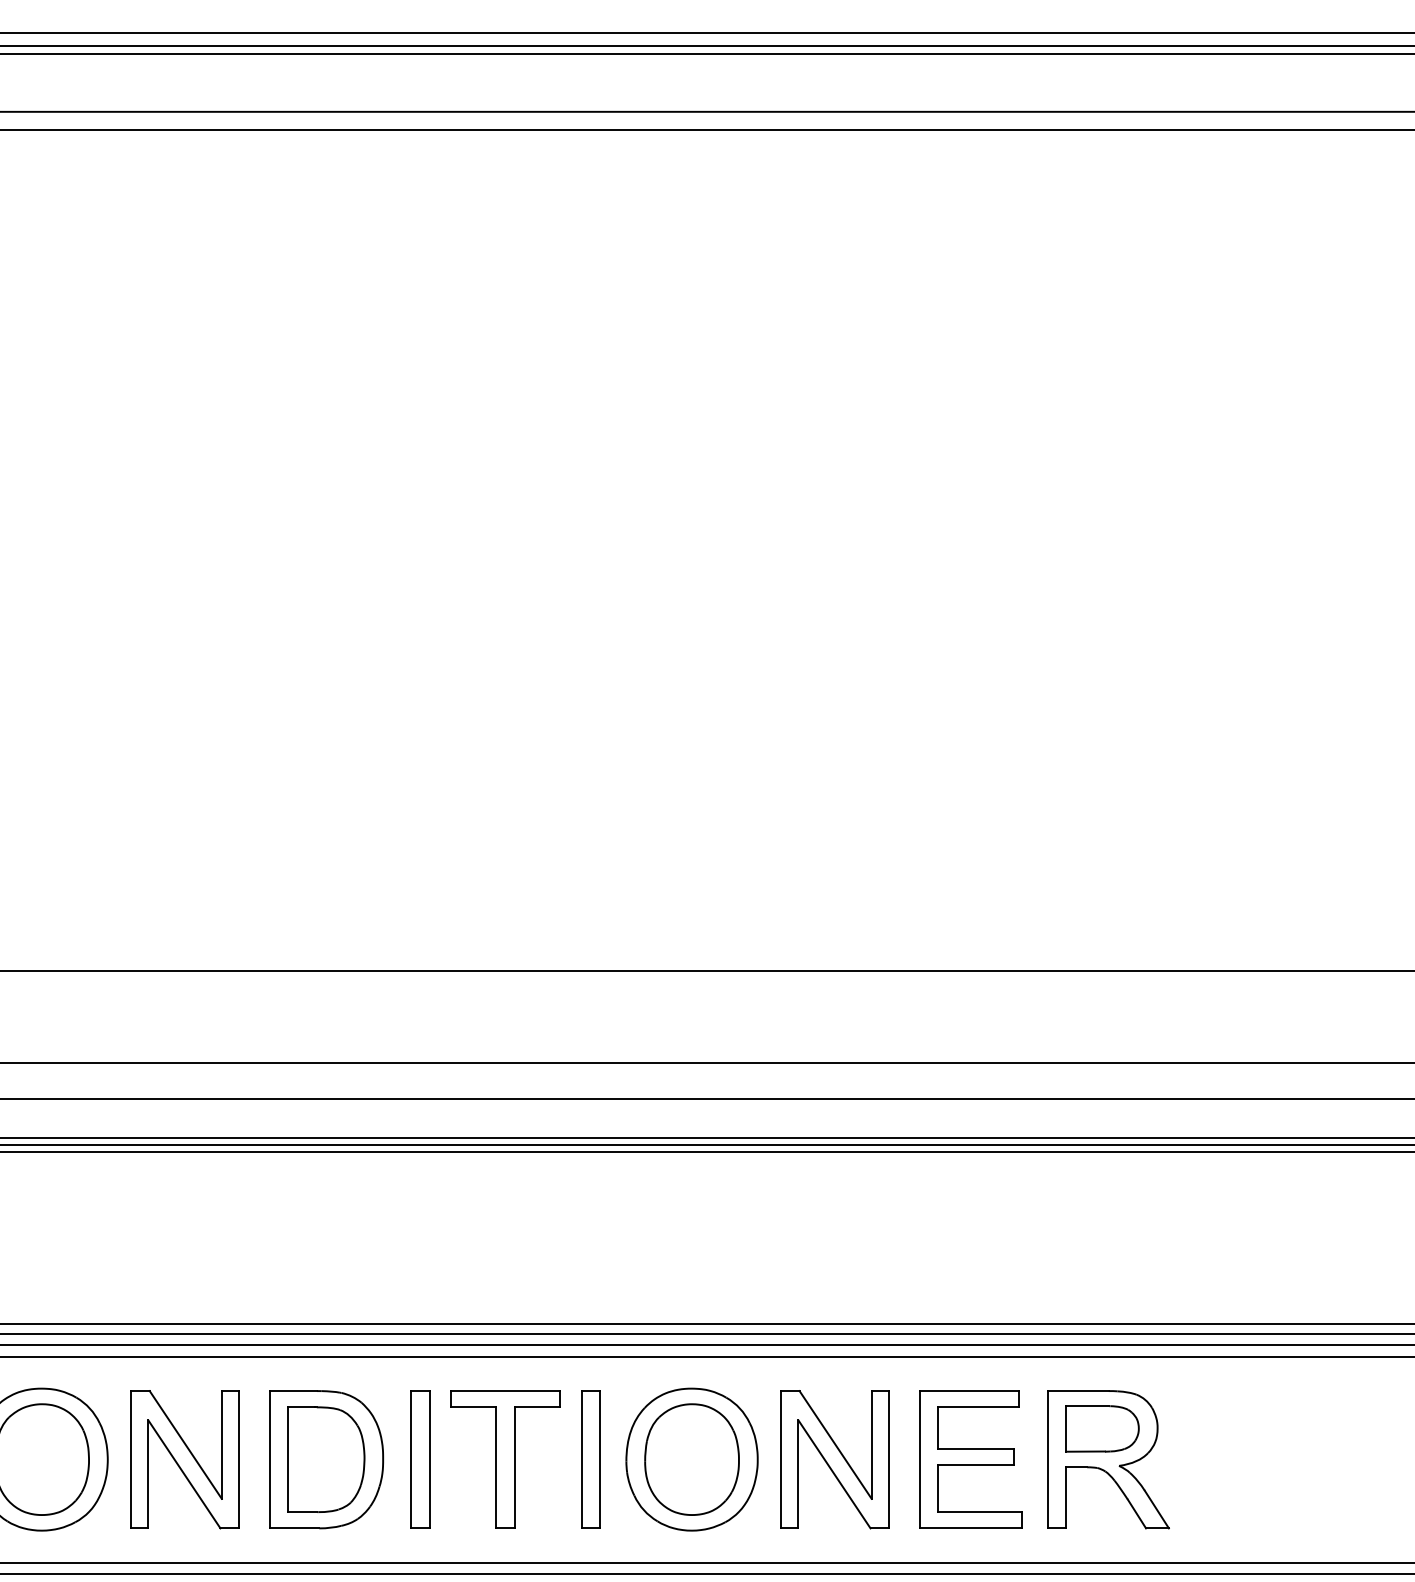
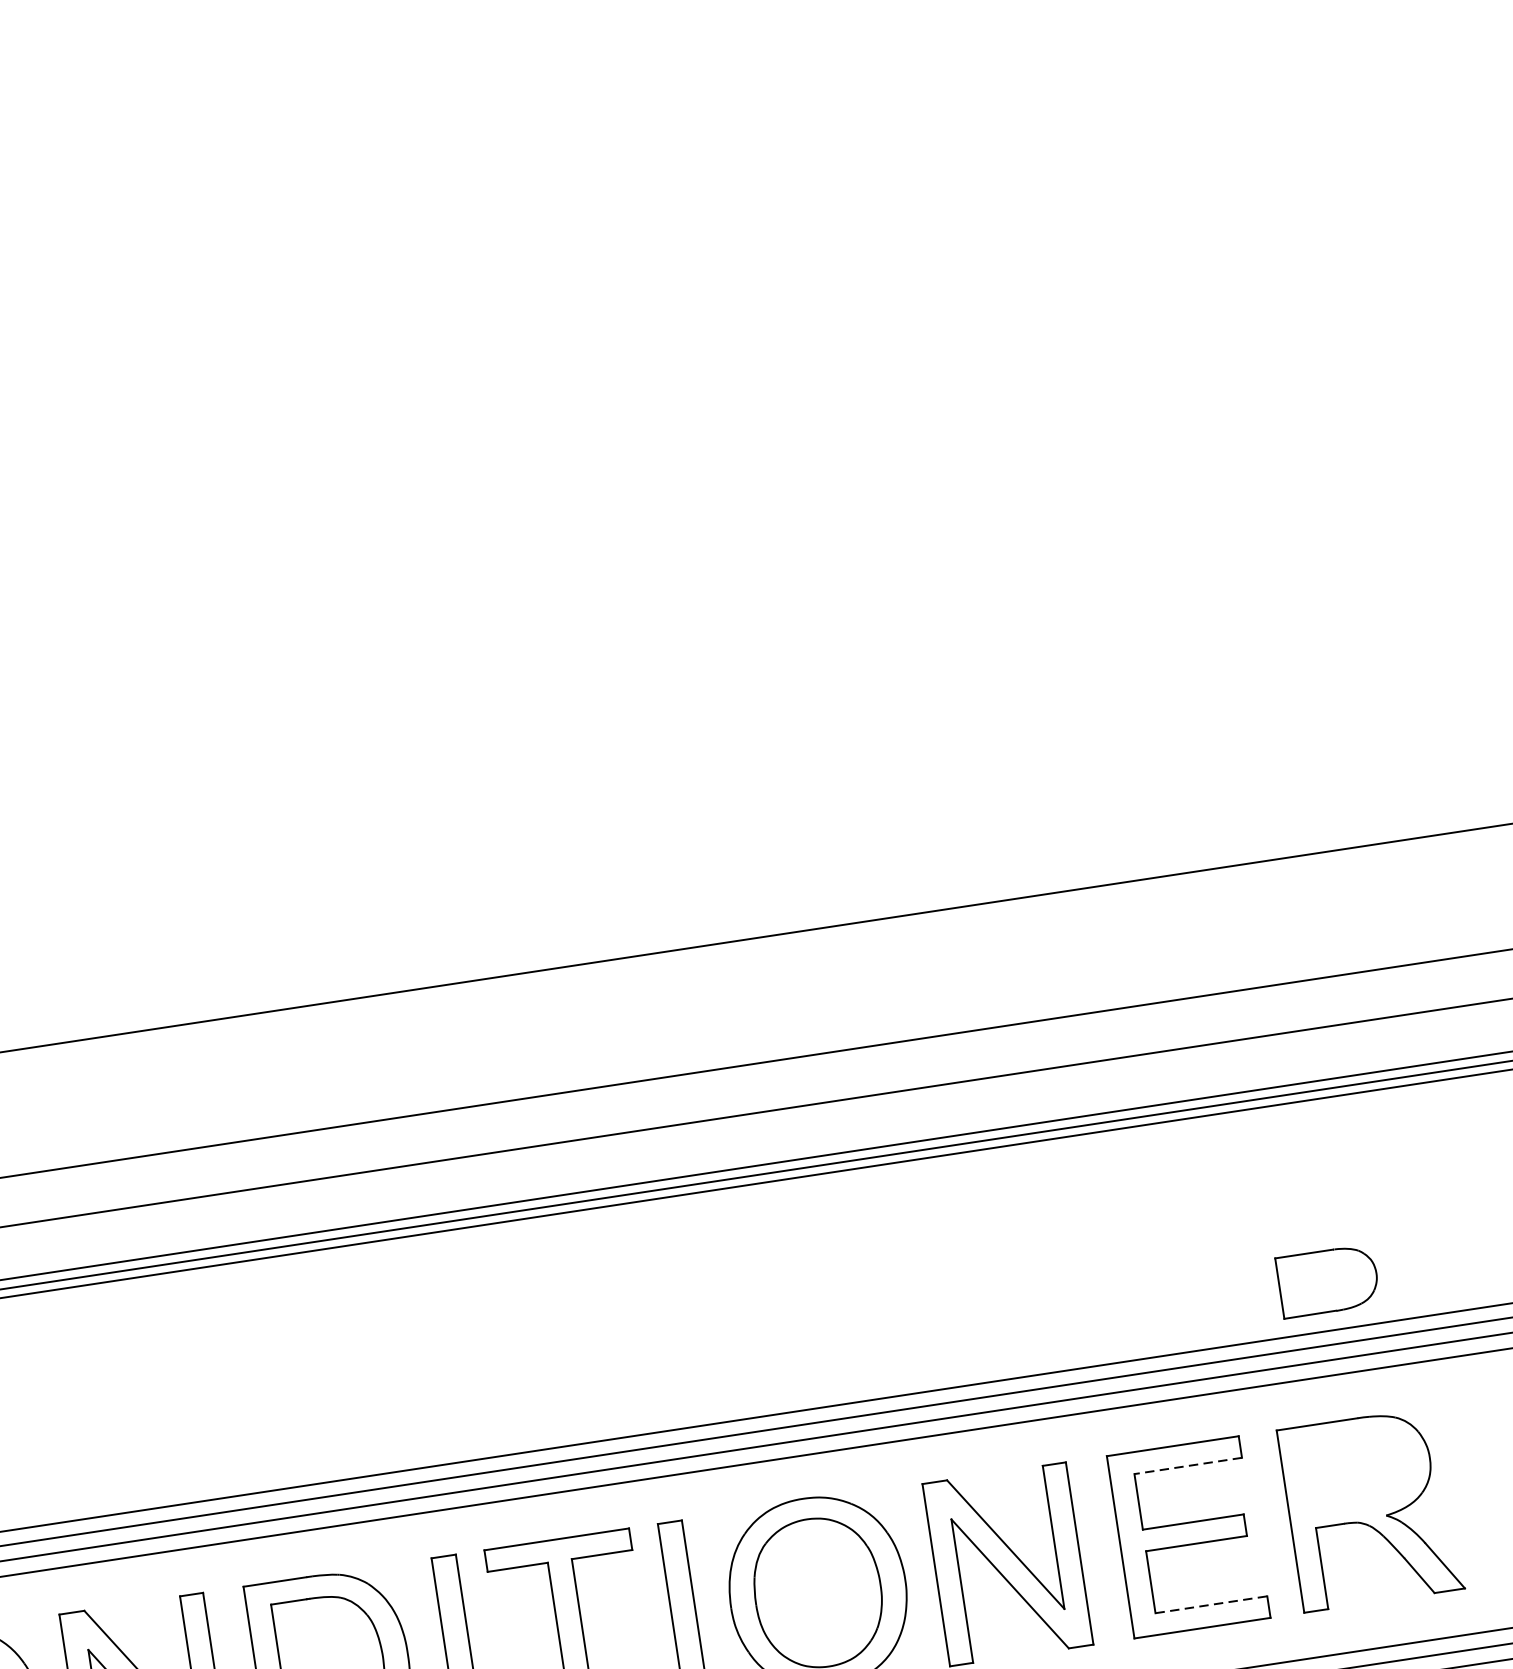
line: (978, 1407) -> (1187, 1466), solid -> dashed
part: (1102, 1428) -> (1328, 1280), moved
line: (980, 1512) -> (1211, 1605), solid -> dashed

